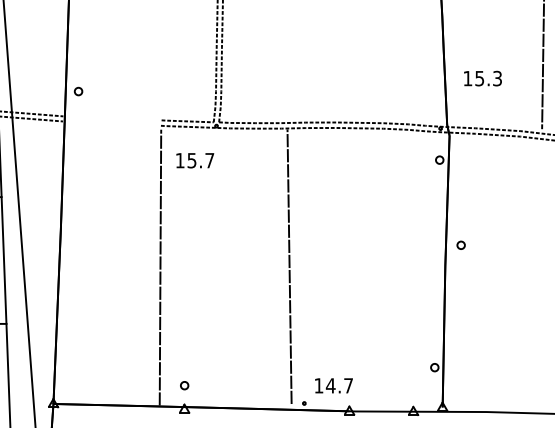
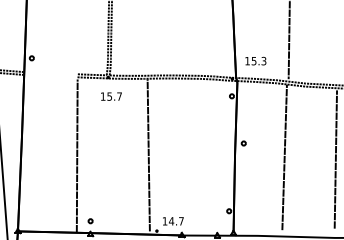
text: (482, 77) -> (255, 60), moved
text: (195, 160) -> (111, 96), moved
line: (534, 270) -> (284, 157), added

